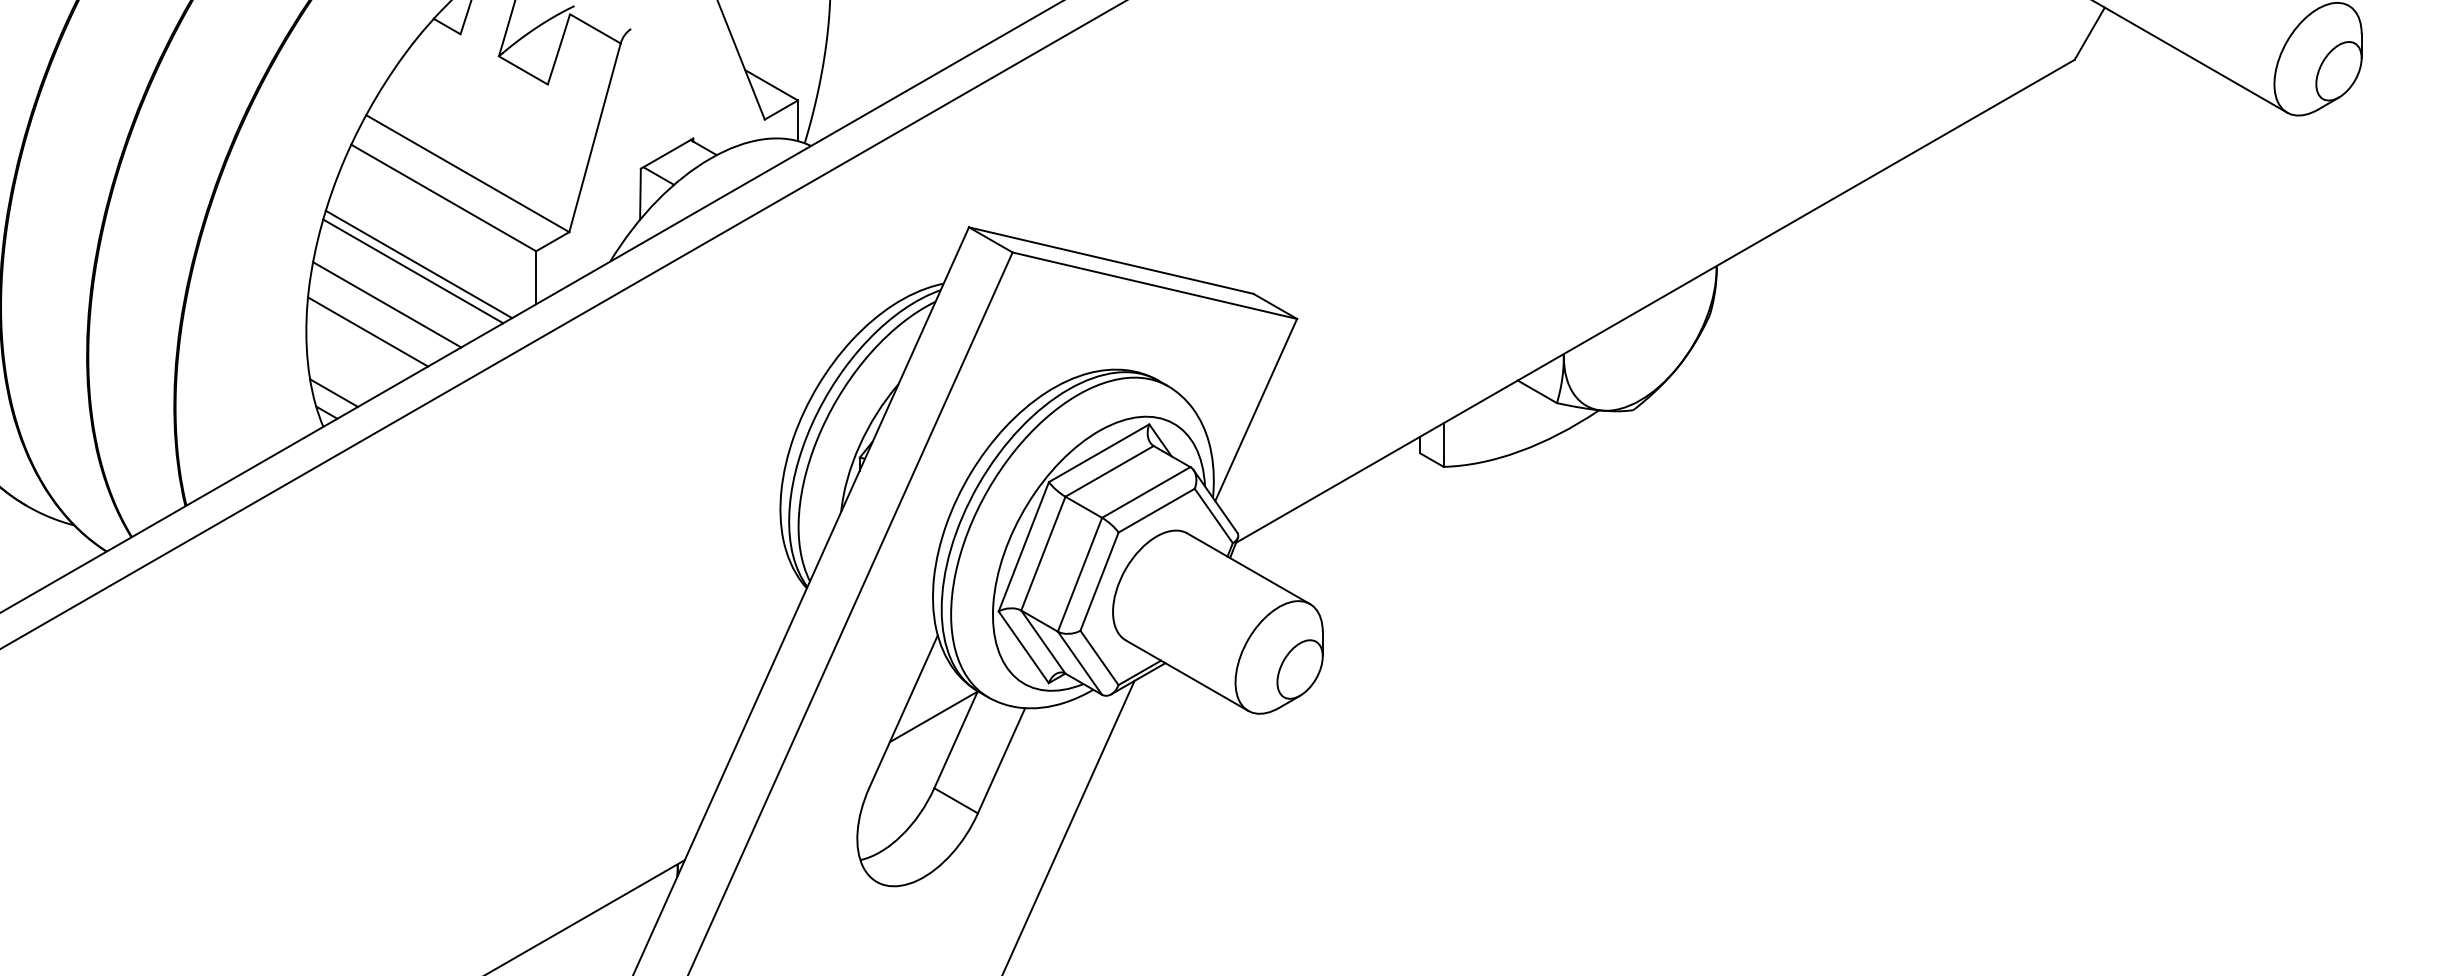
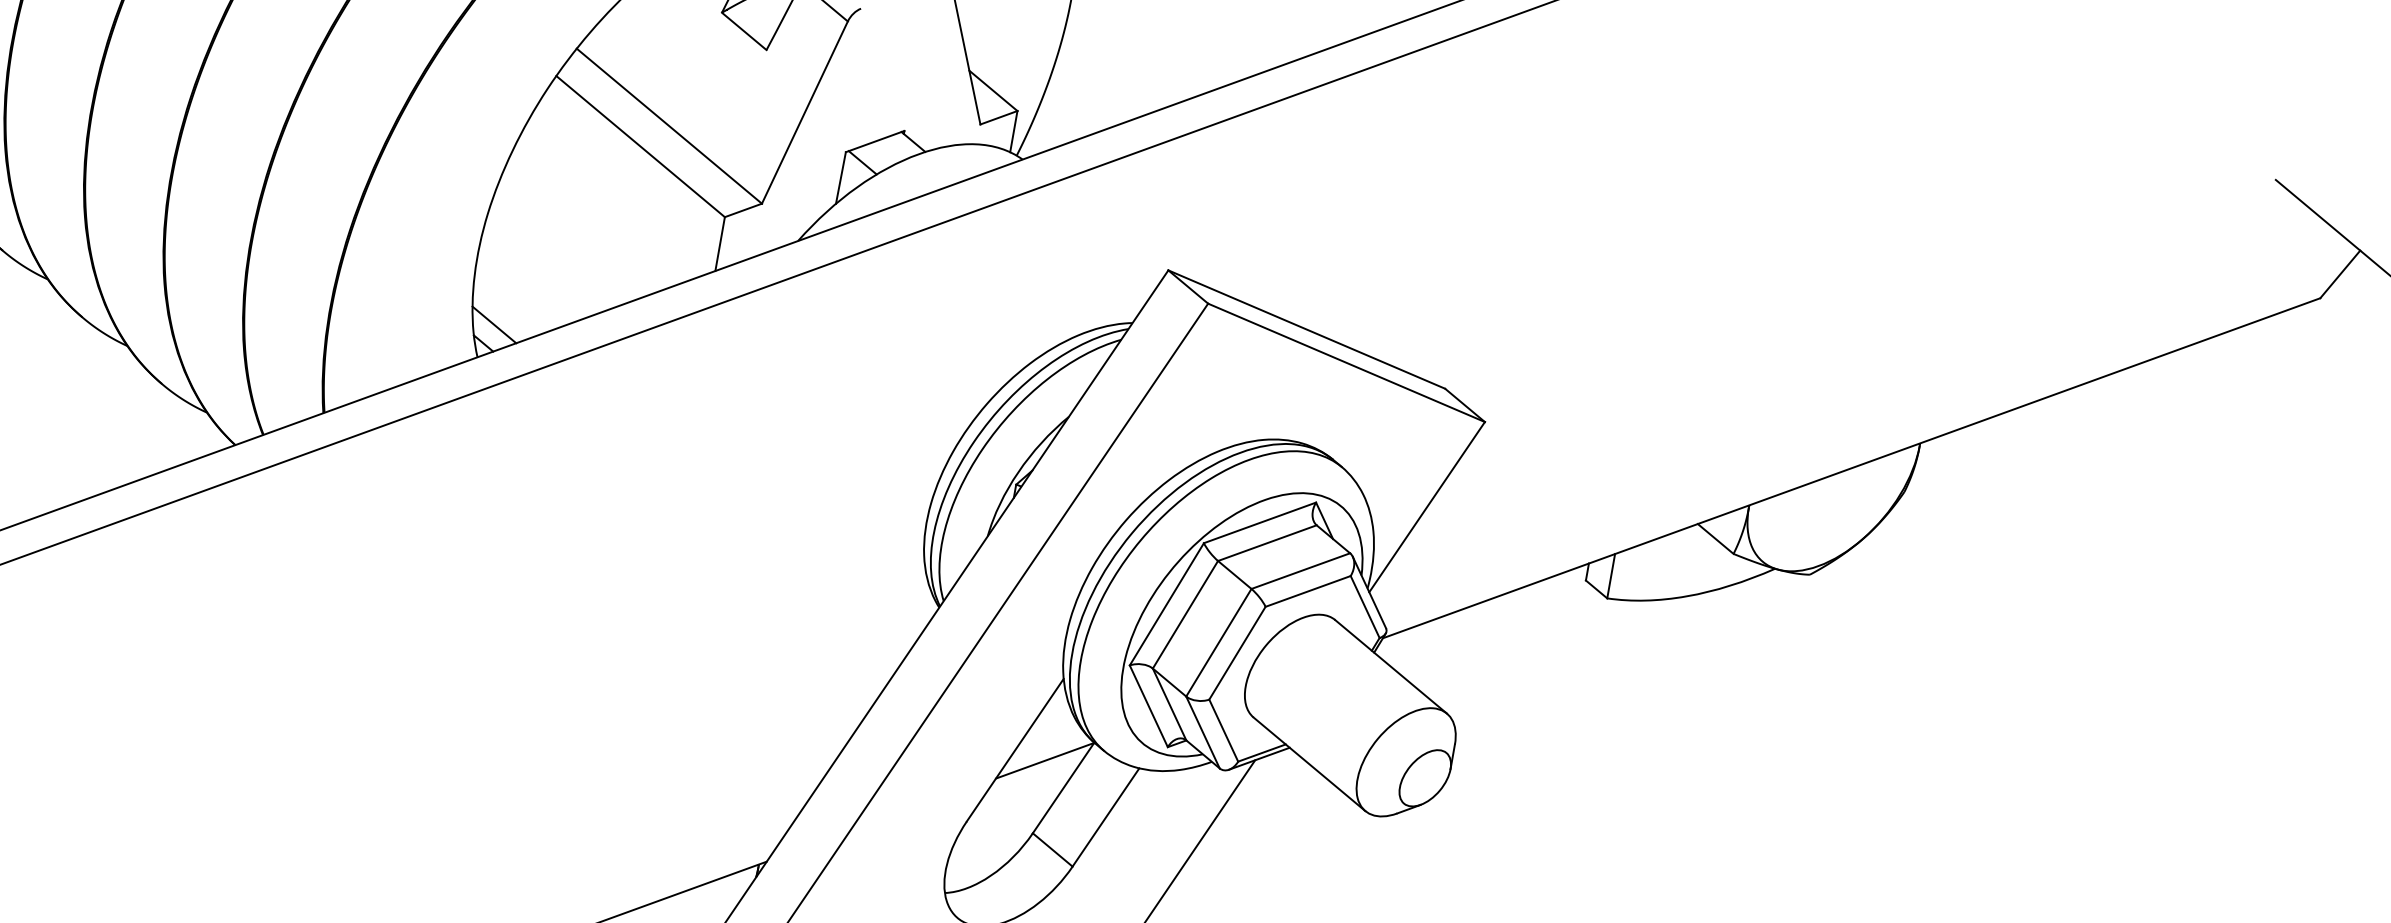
line: (418, 264) -> (603, 209), removed
line: (413, 271) -> (596, 215), removed
line: (387, 304) -> (564, 244), removed
line: (368, 331) -> (540, 268), removed

